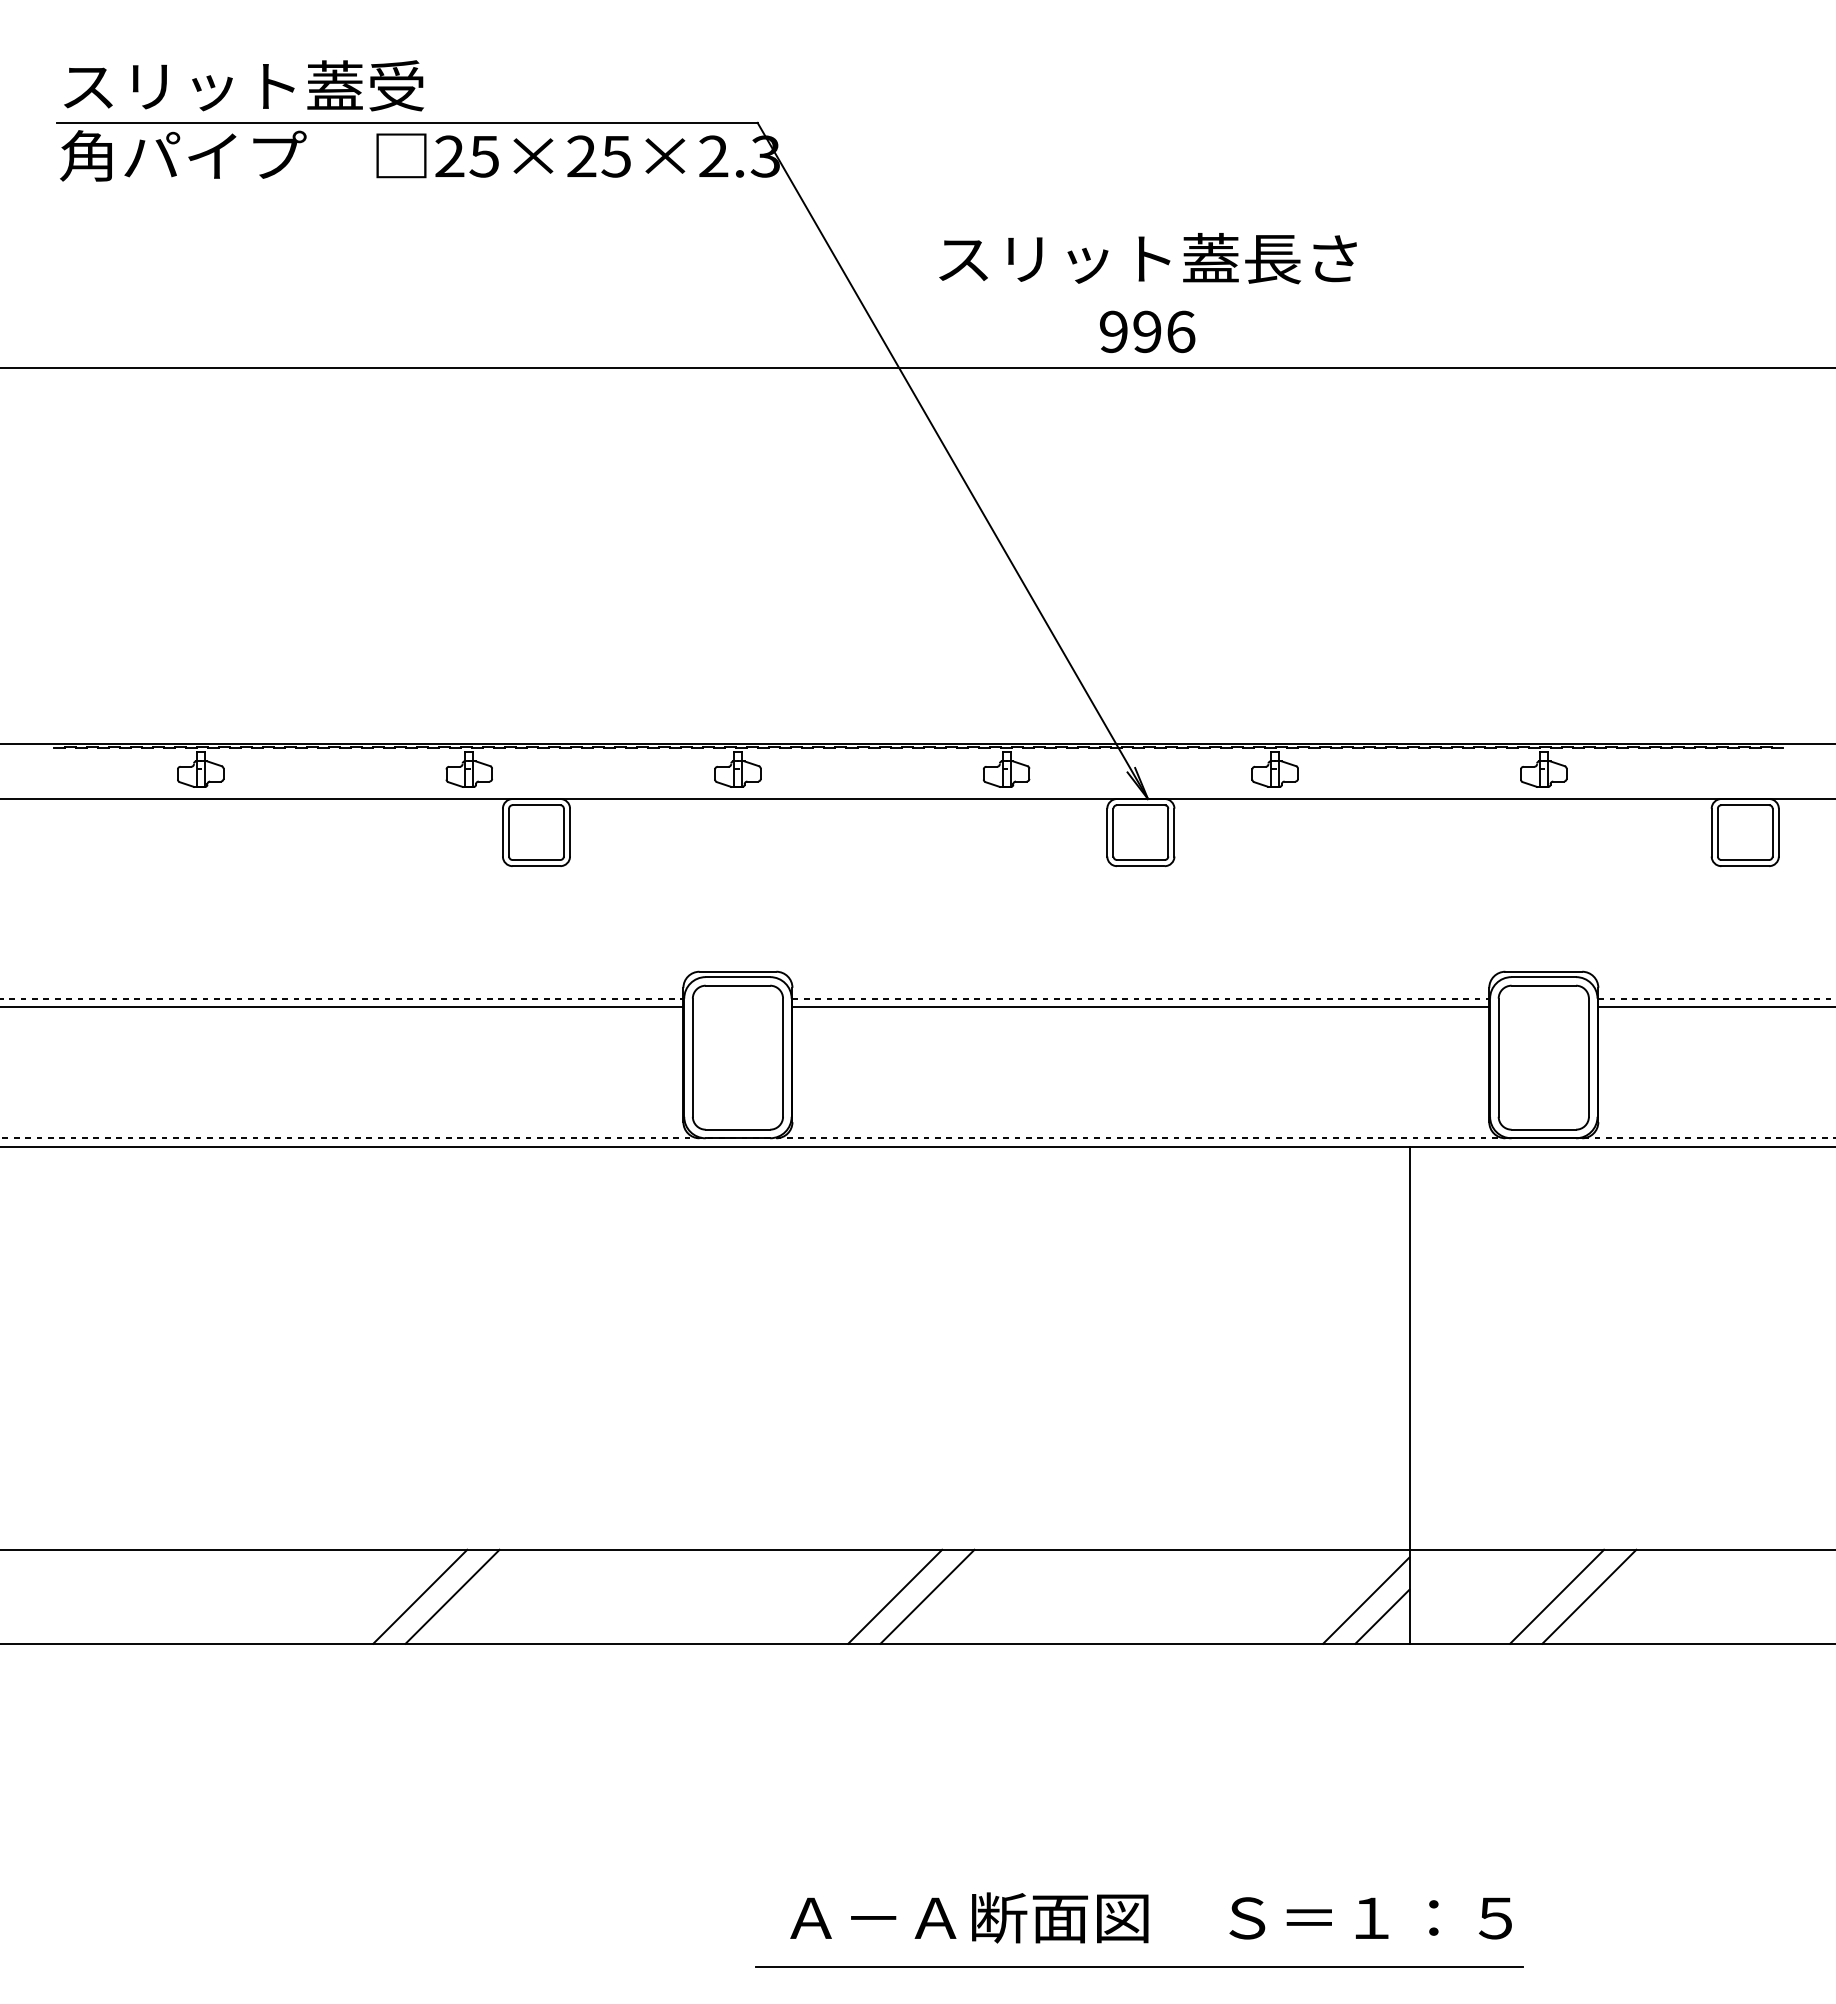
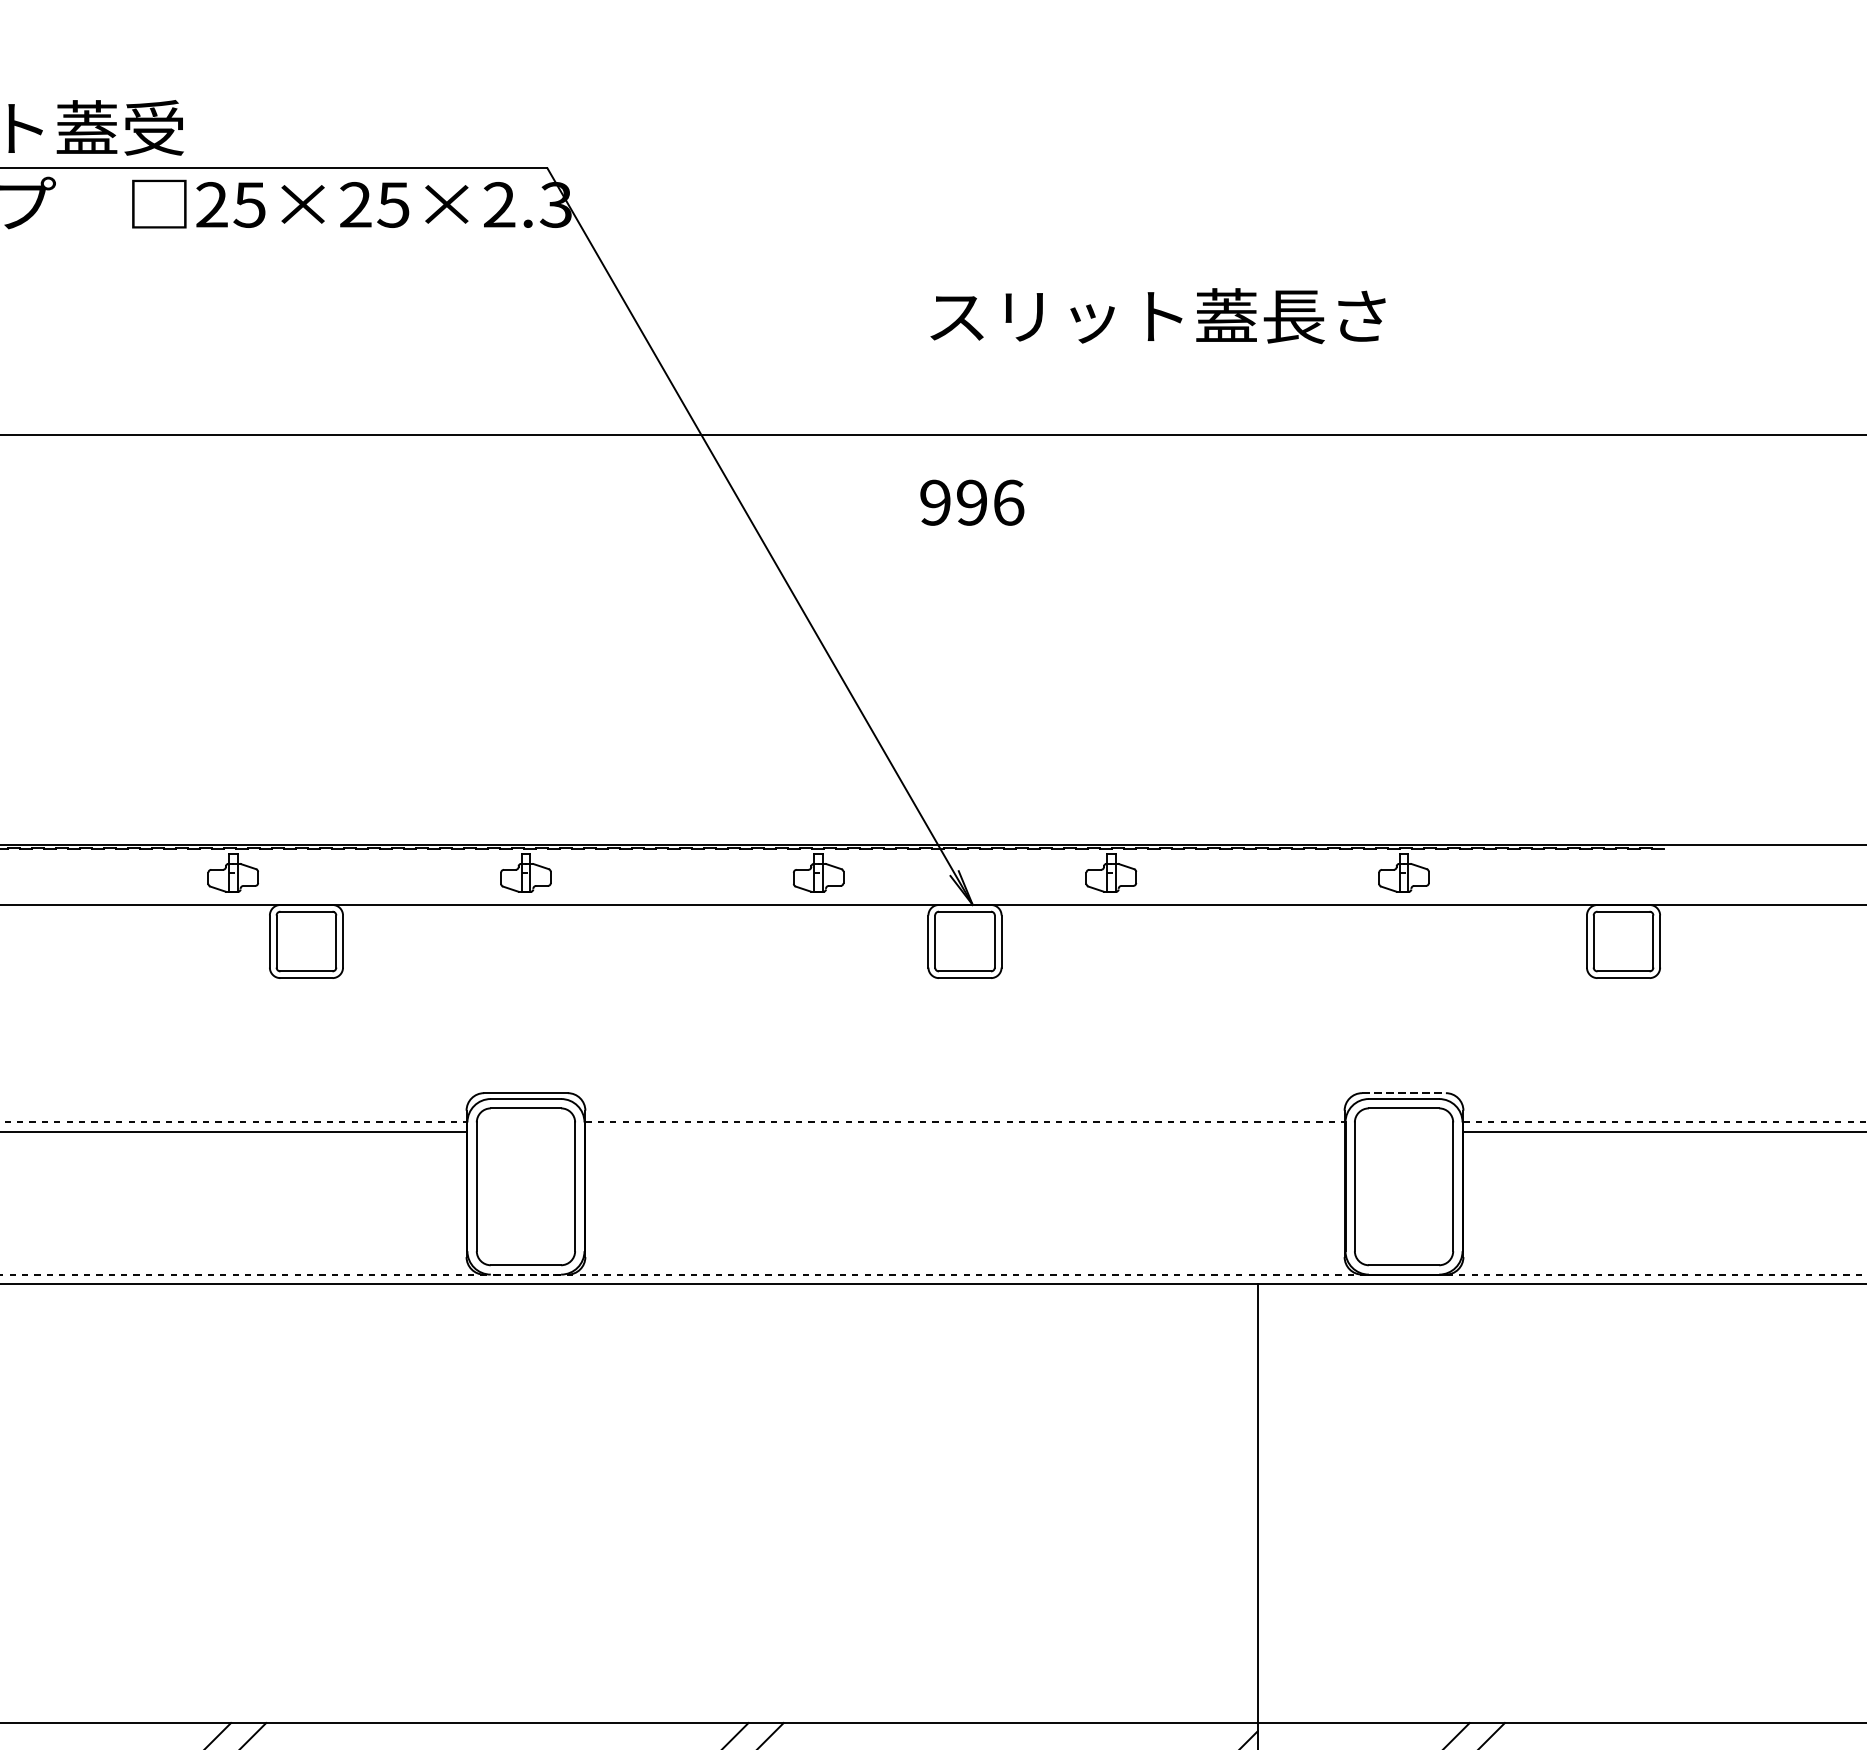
text: (1147, 258) -> (1157, 316), moved
text: (1147, 331) -> (972, 502), moved
line: (1544, 971) -> (1404, 1092), solid -> dashed
line: (1140, 1007) -> (964, 1132), removed
line: (737, 1138) -> (525, 1274), solid -> dashed

